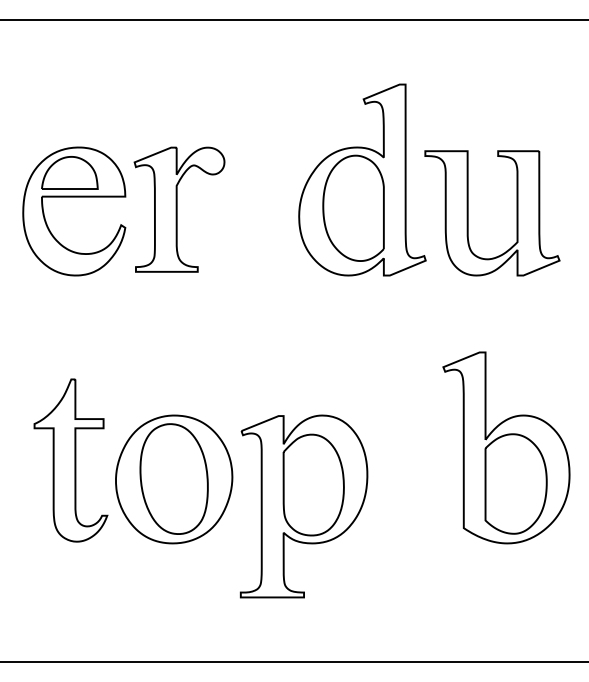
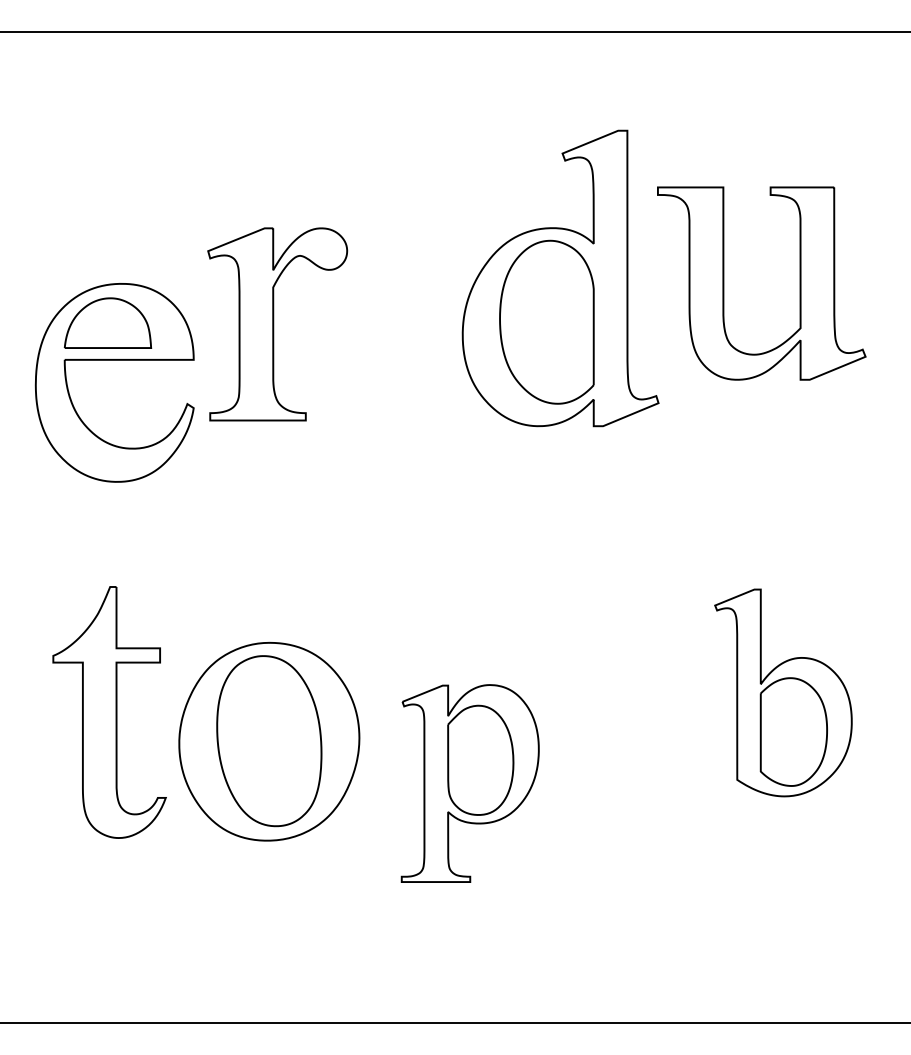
part: (74, 197) -> (115, 361), moved
part: (468, 213) -> (724, 283), moved
part: (506, 447) -> (783, 692), size x0.7
part: (303, 506) -> (469, 783), size x0.7

